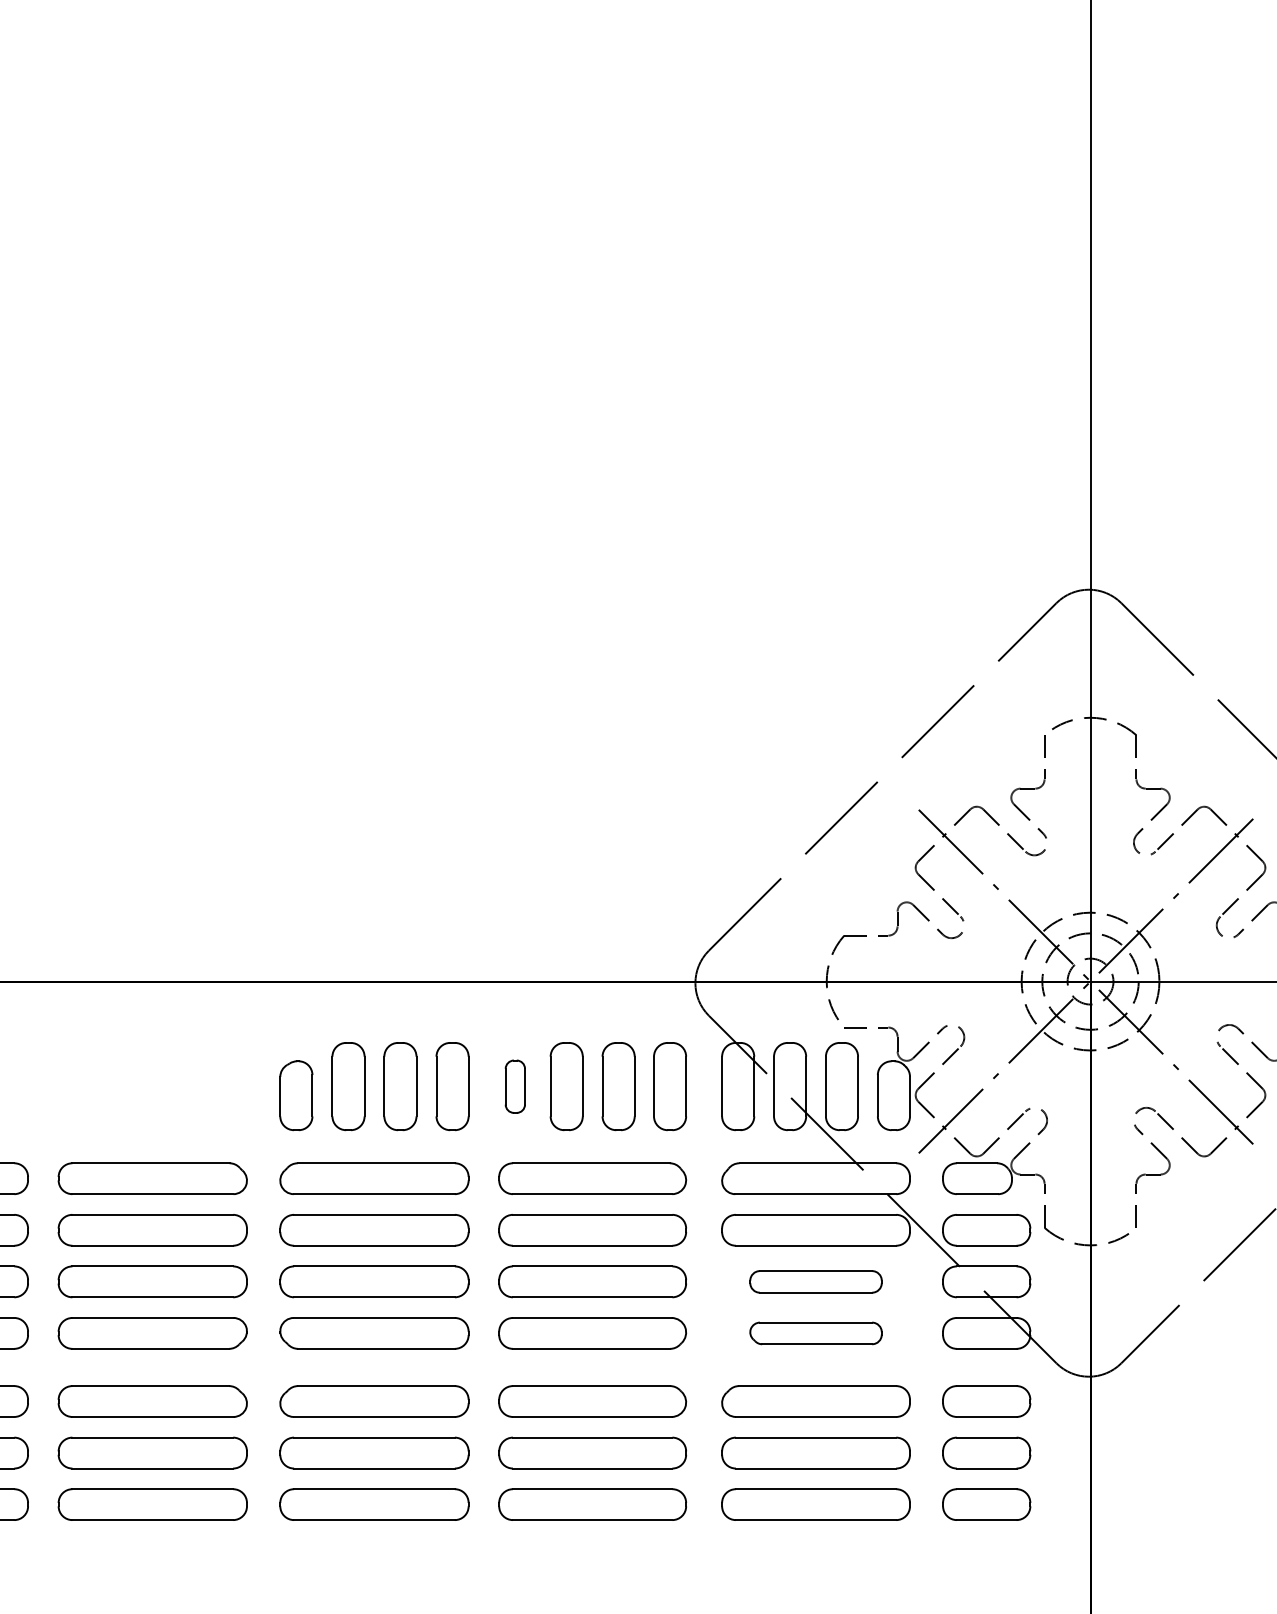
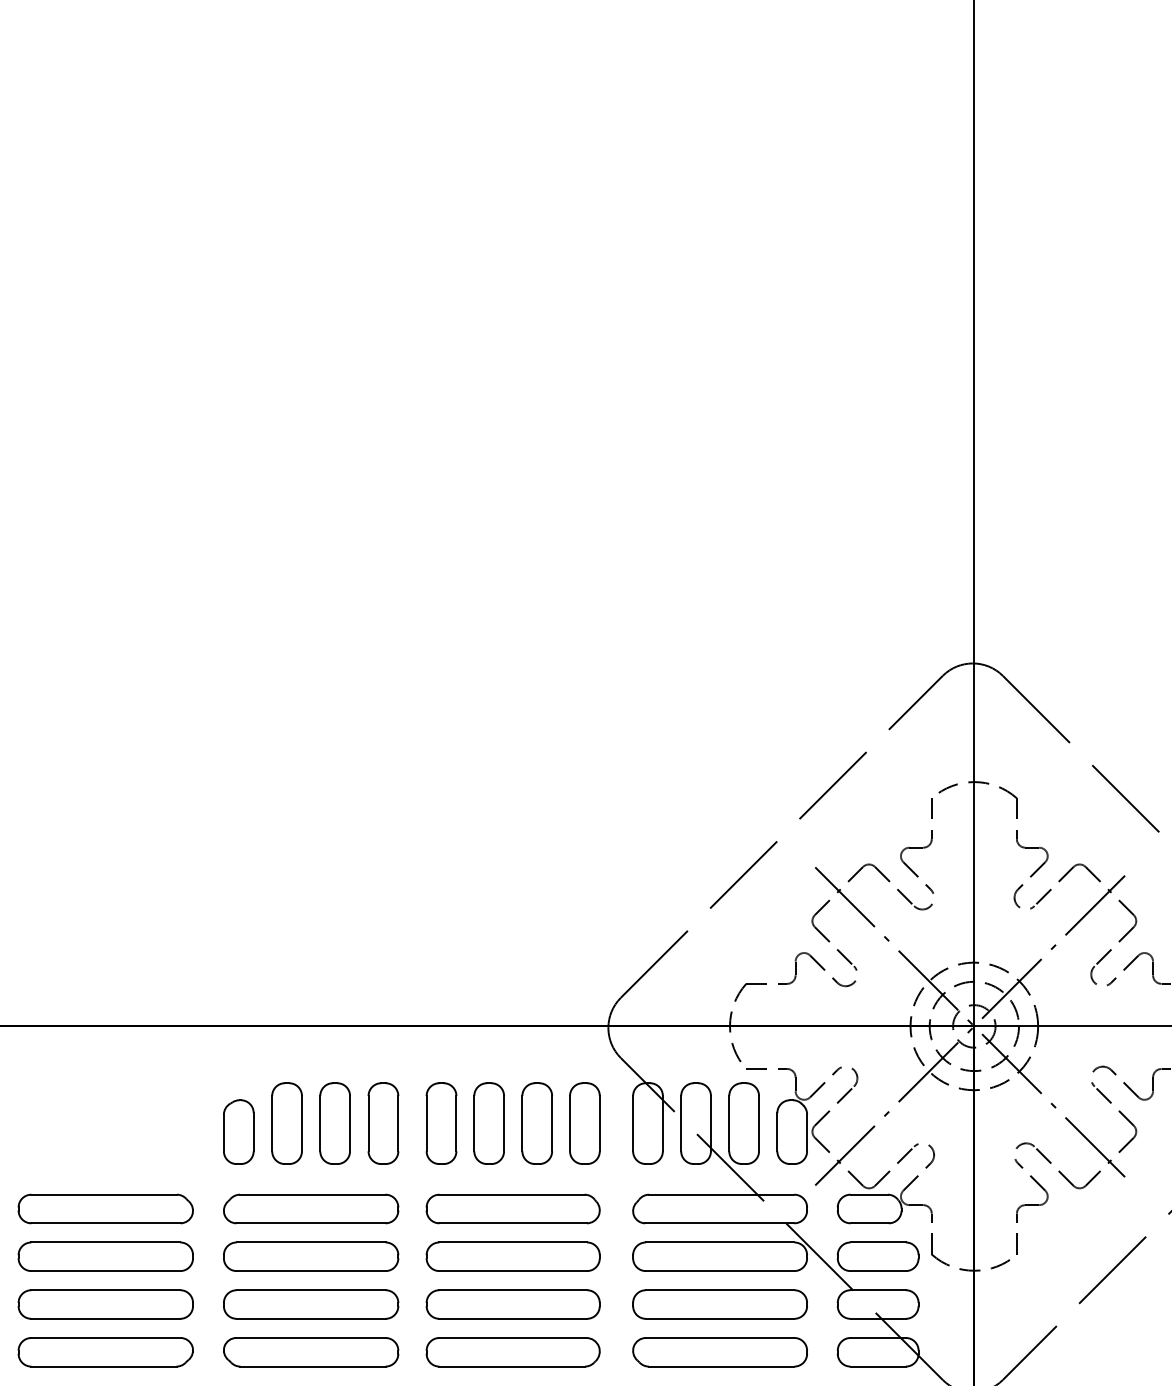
part: (515, 1086) -> (441, 1123), size x1.67
part: (815, 1281) -> (719, 1304), size x1.43
part: (815, 1333) -> (719, 1352), size x1.43

